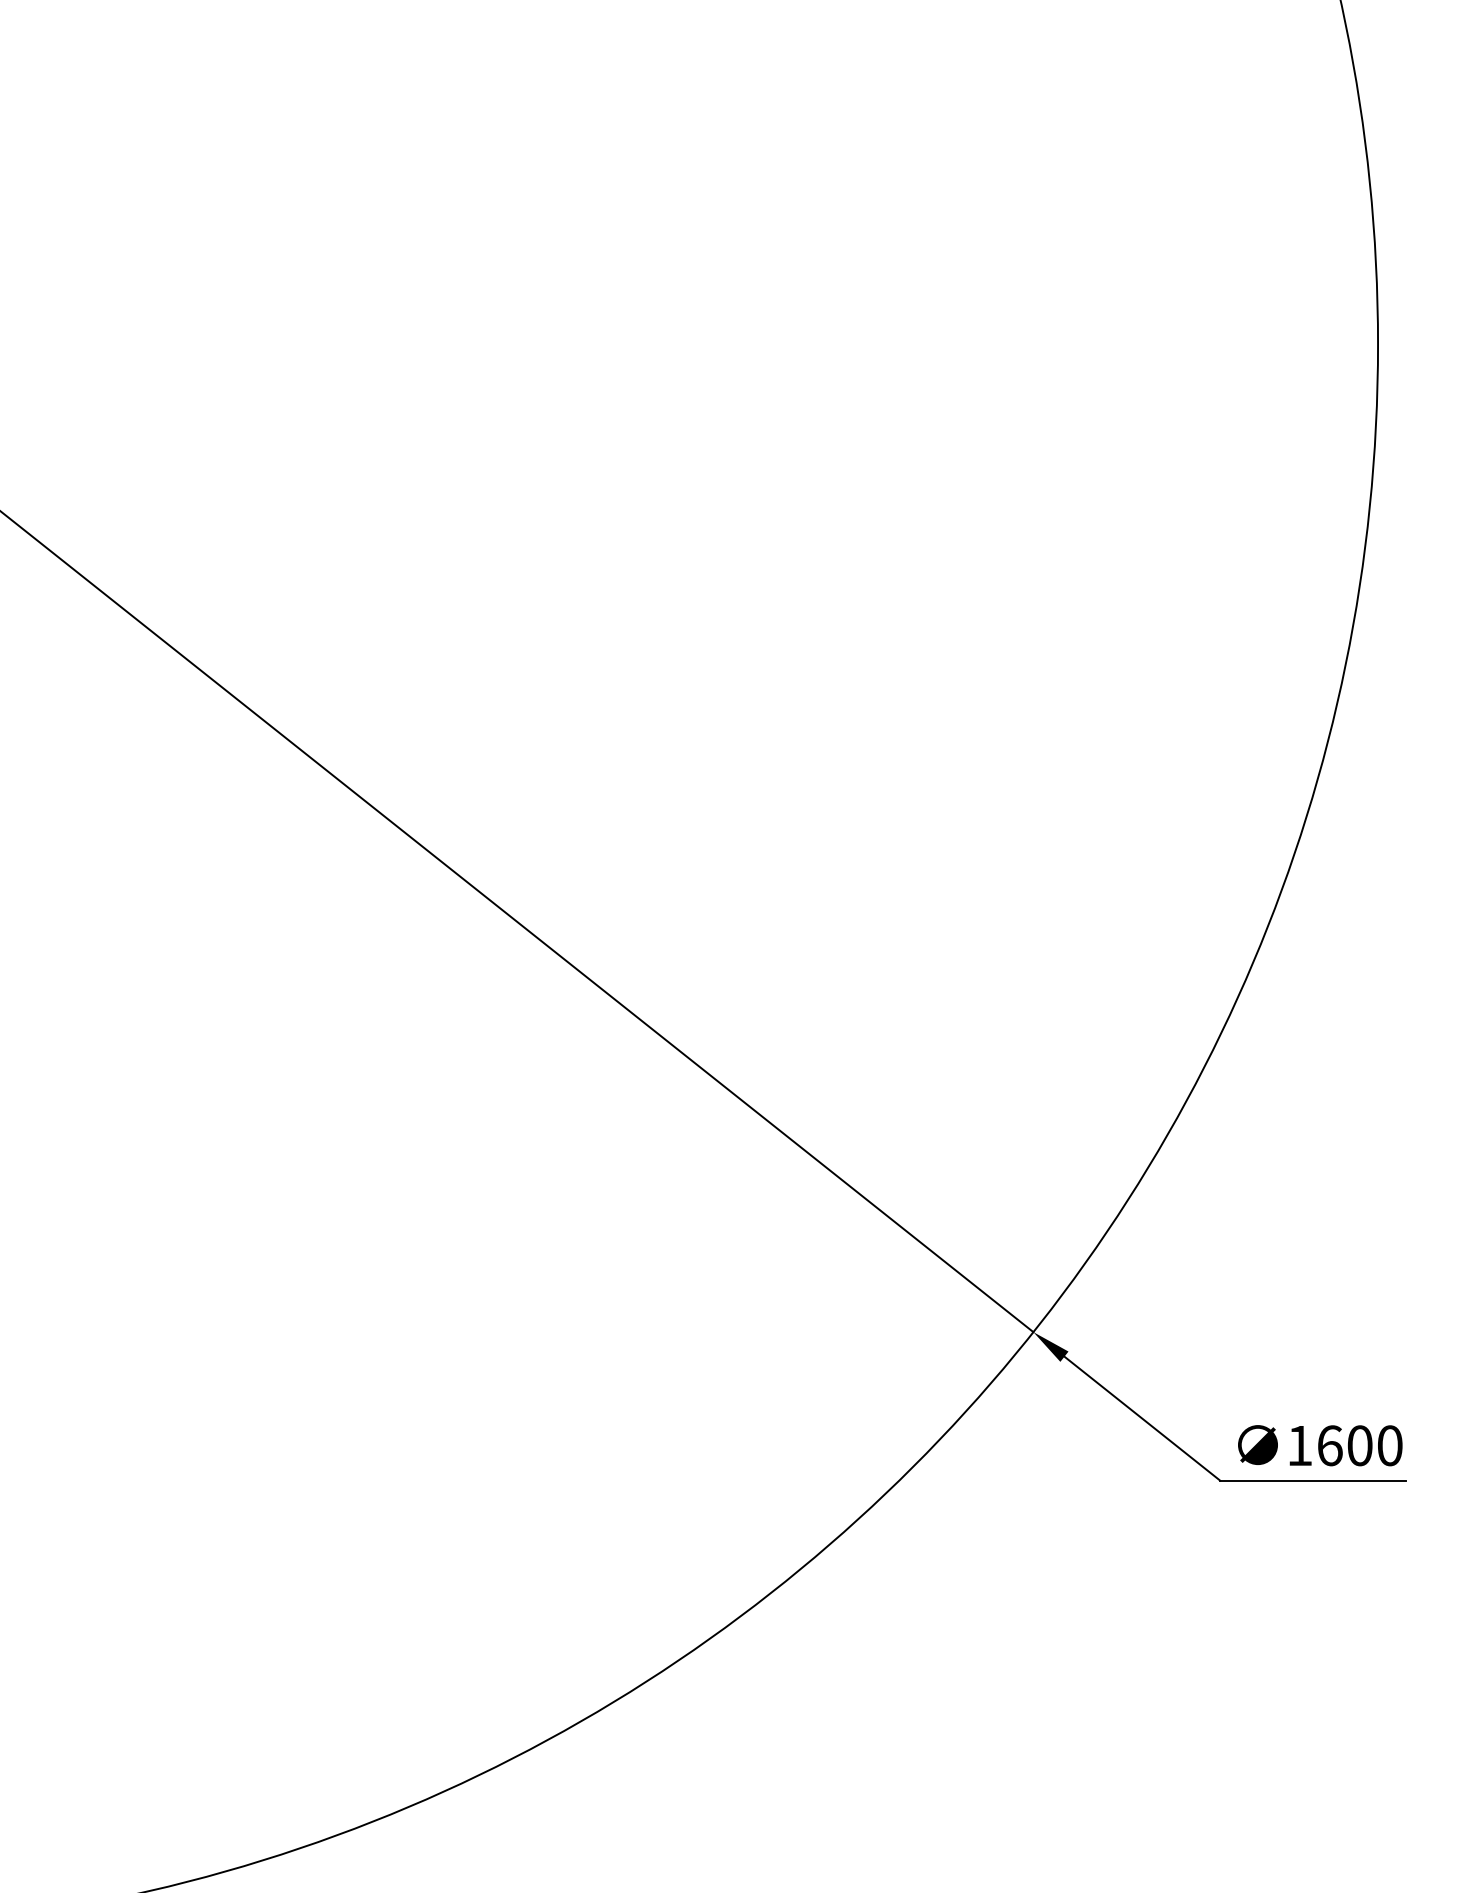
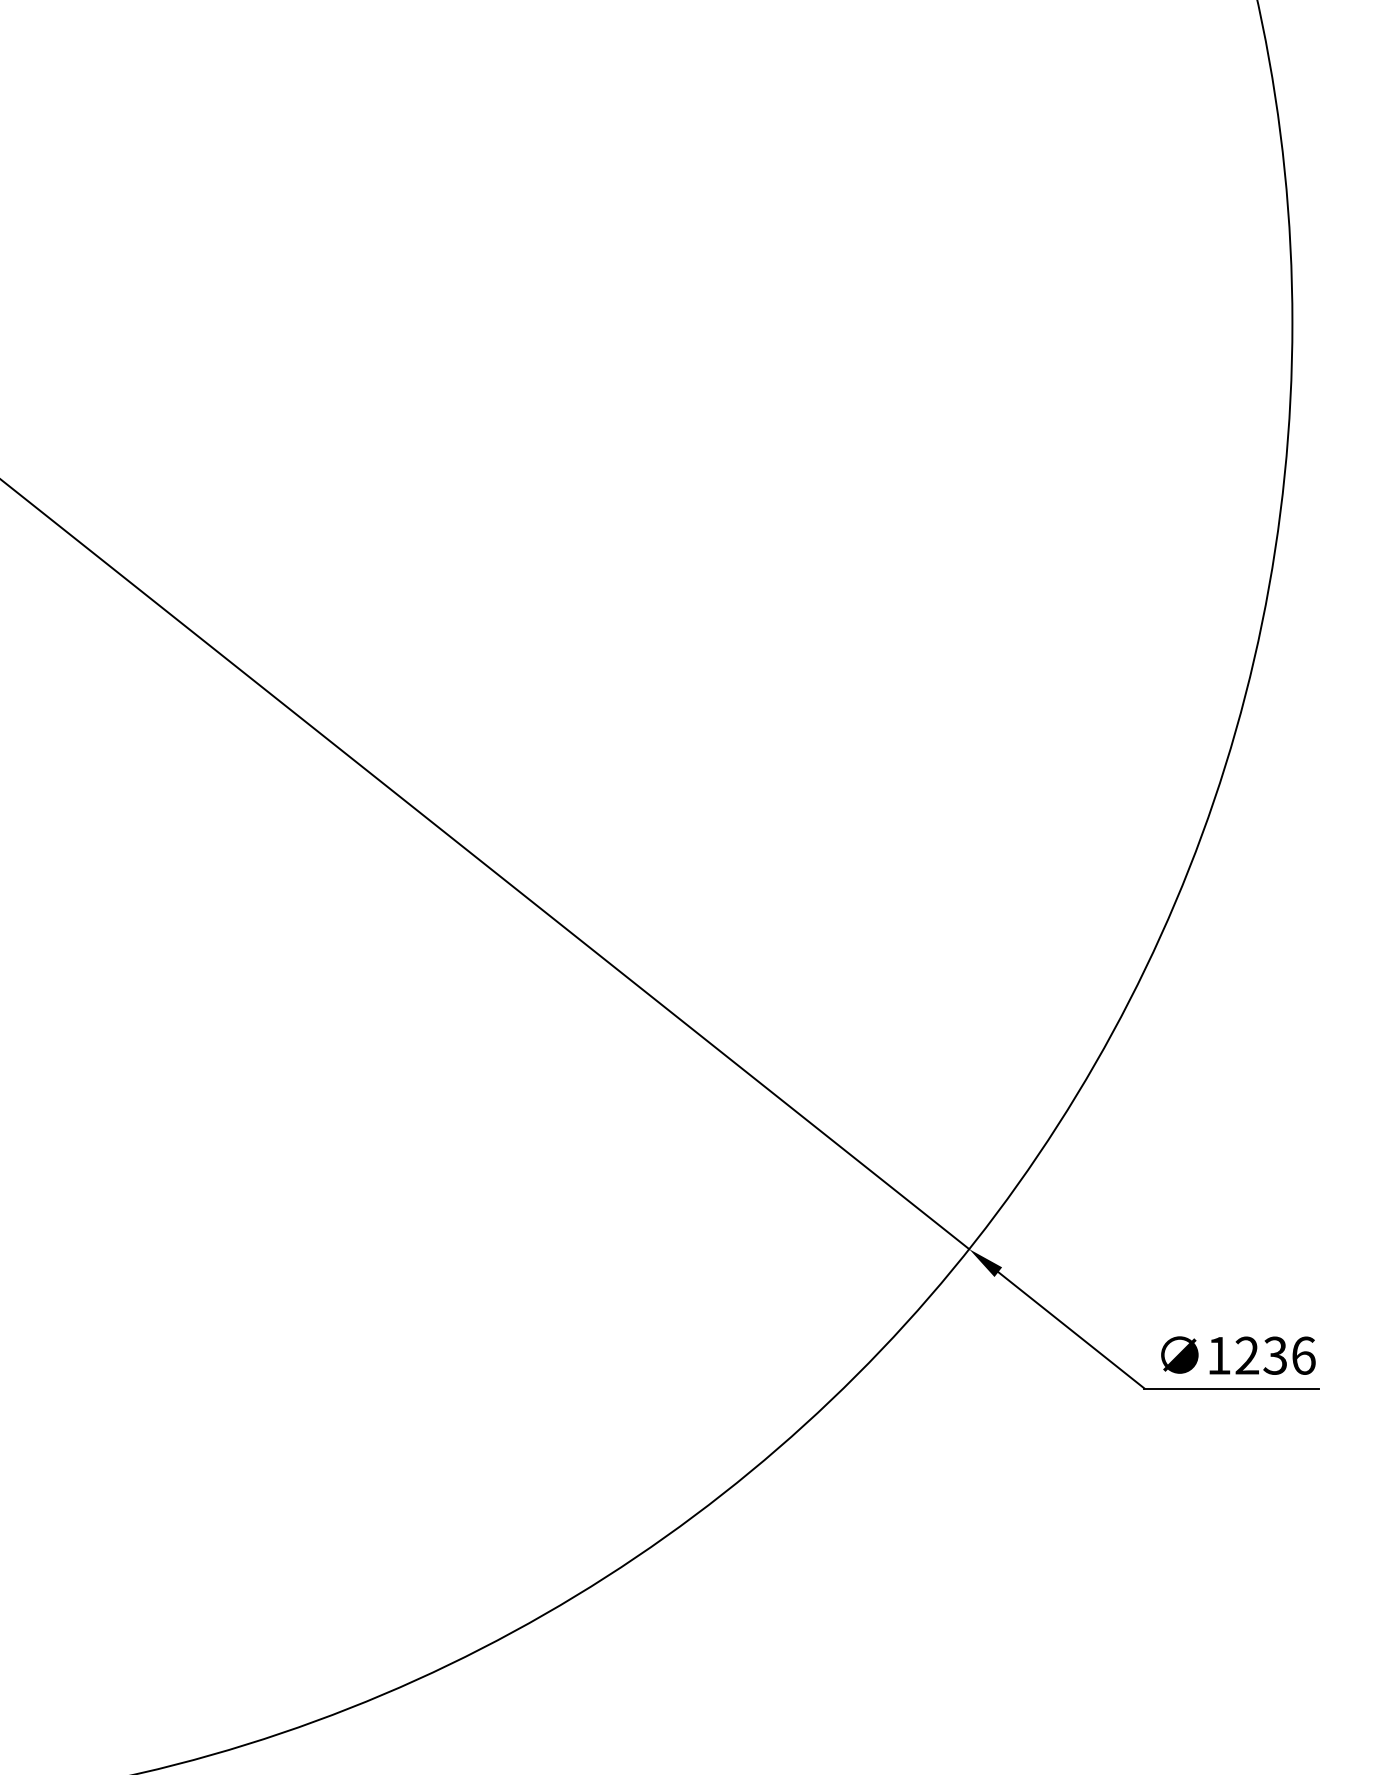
text: (1359, 1445) -> (1275, 1355), 1600 -> 1236

